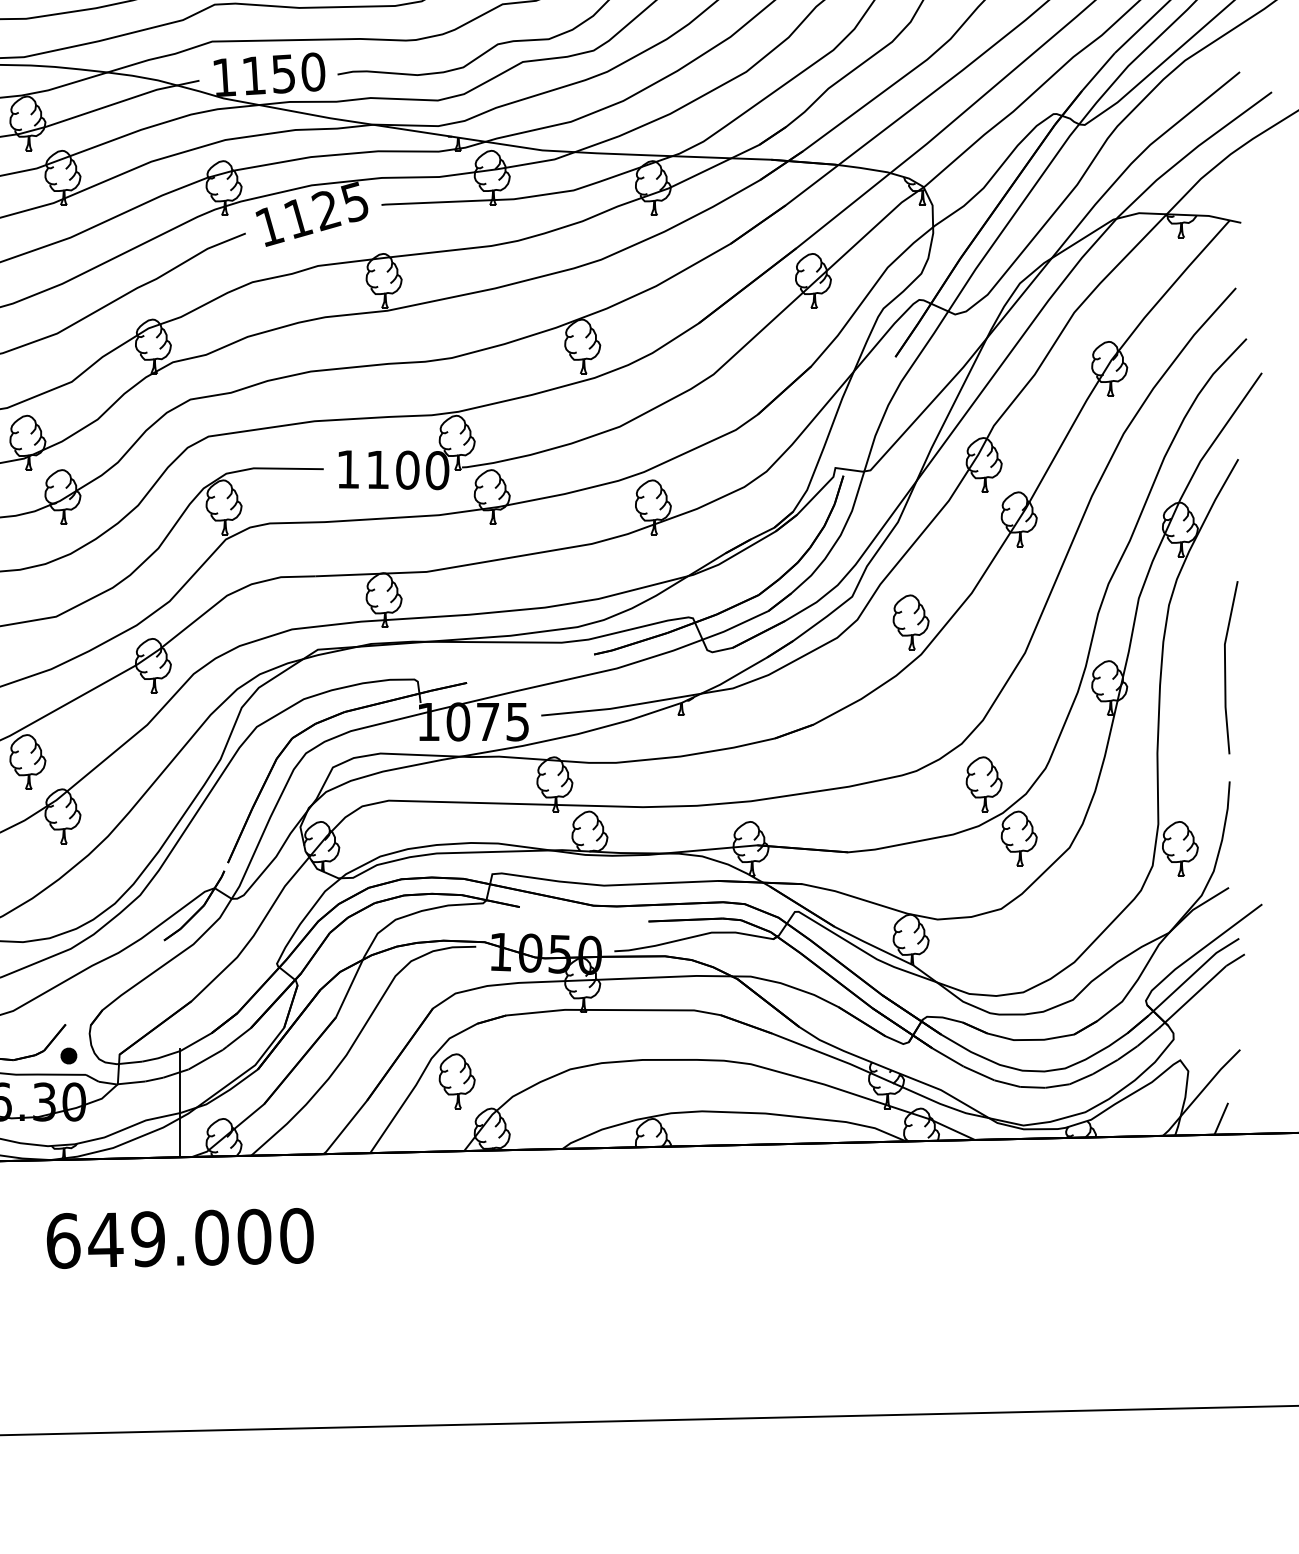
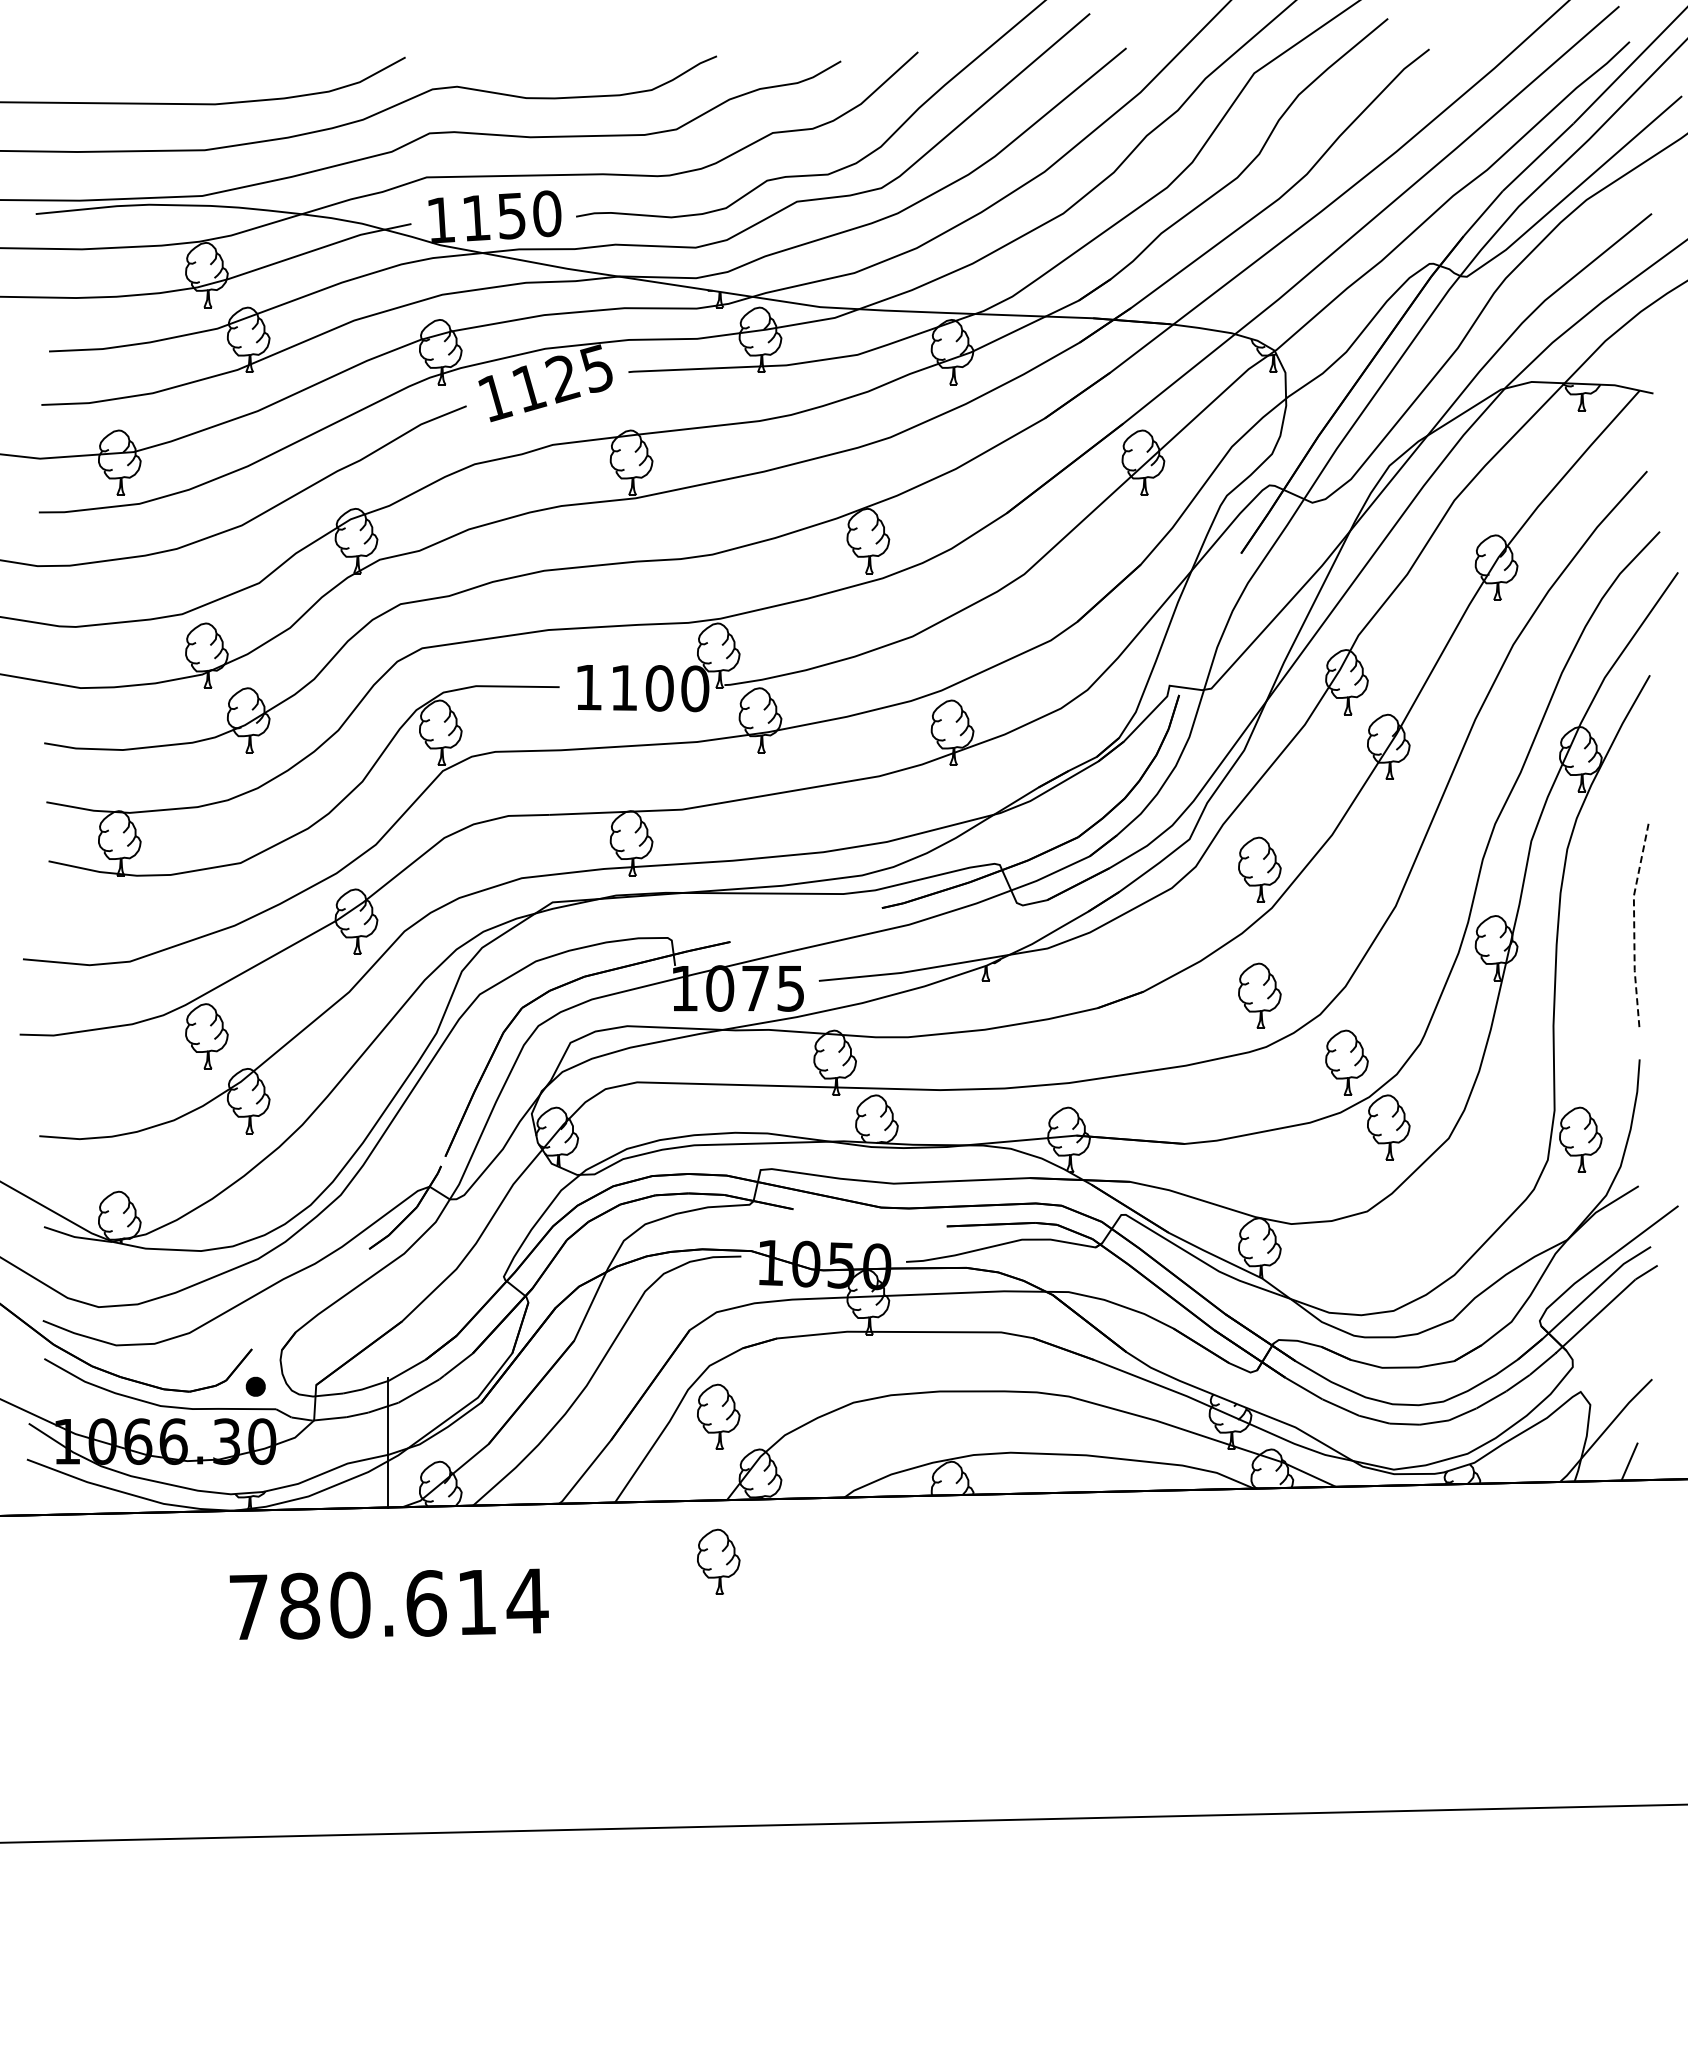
line: (1225, 666) -> (1634, 922), solid -> dashed
part: (910, 727) -> (1259, 995), added
part: (457, 1202) -> (718, 1561), added
text: (180, 1237) -> (388, 1603), 649.000 -> 780.614

